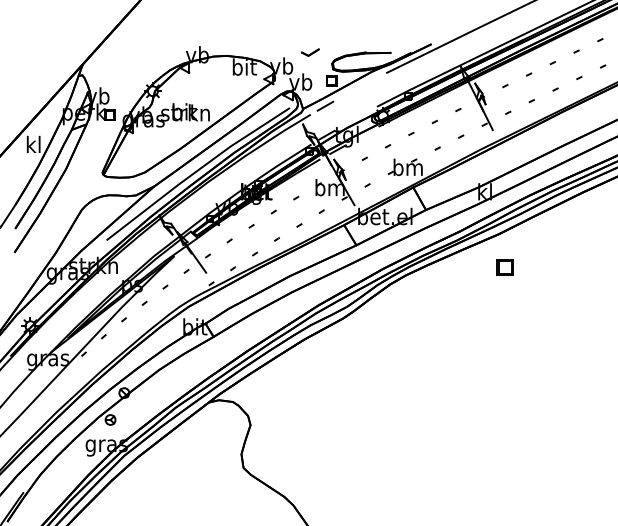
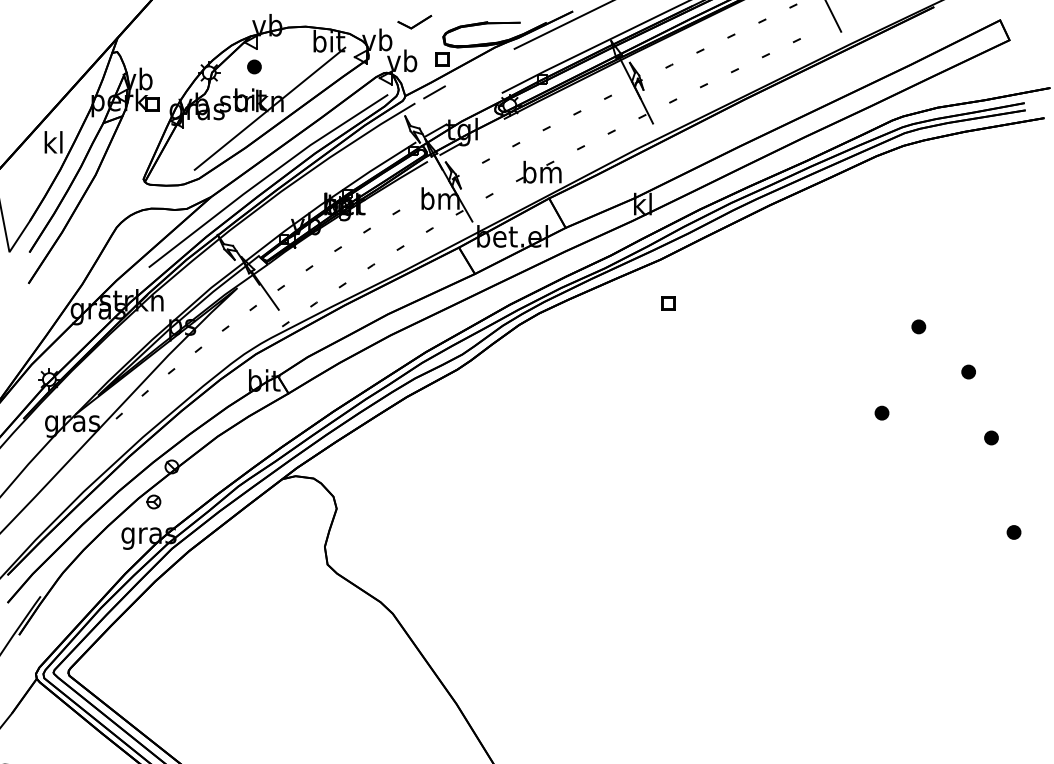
part: (310, 52) -> (414, 22), size x1.43
part: (187, 86) -> (254, 66), added
line: (199, 118) -> (269, 108), added
part: (504, 267) -> (668, 303), size x0.62

